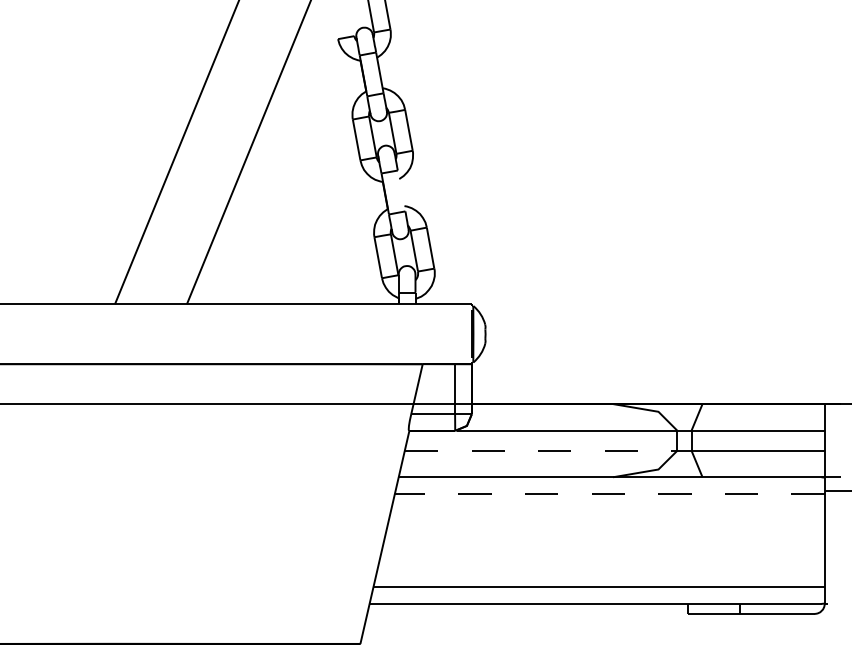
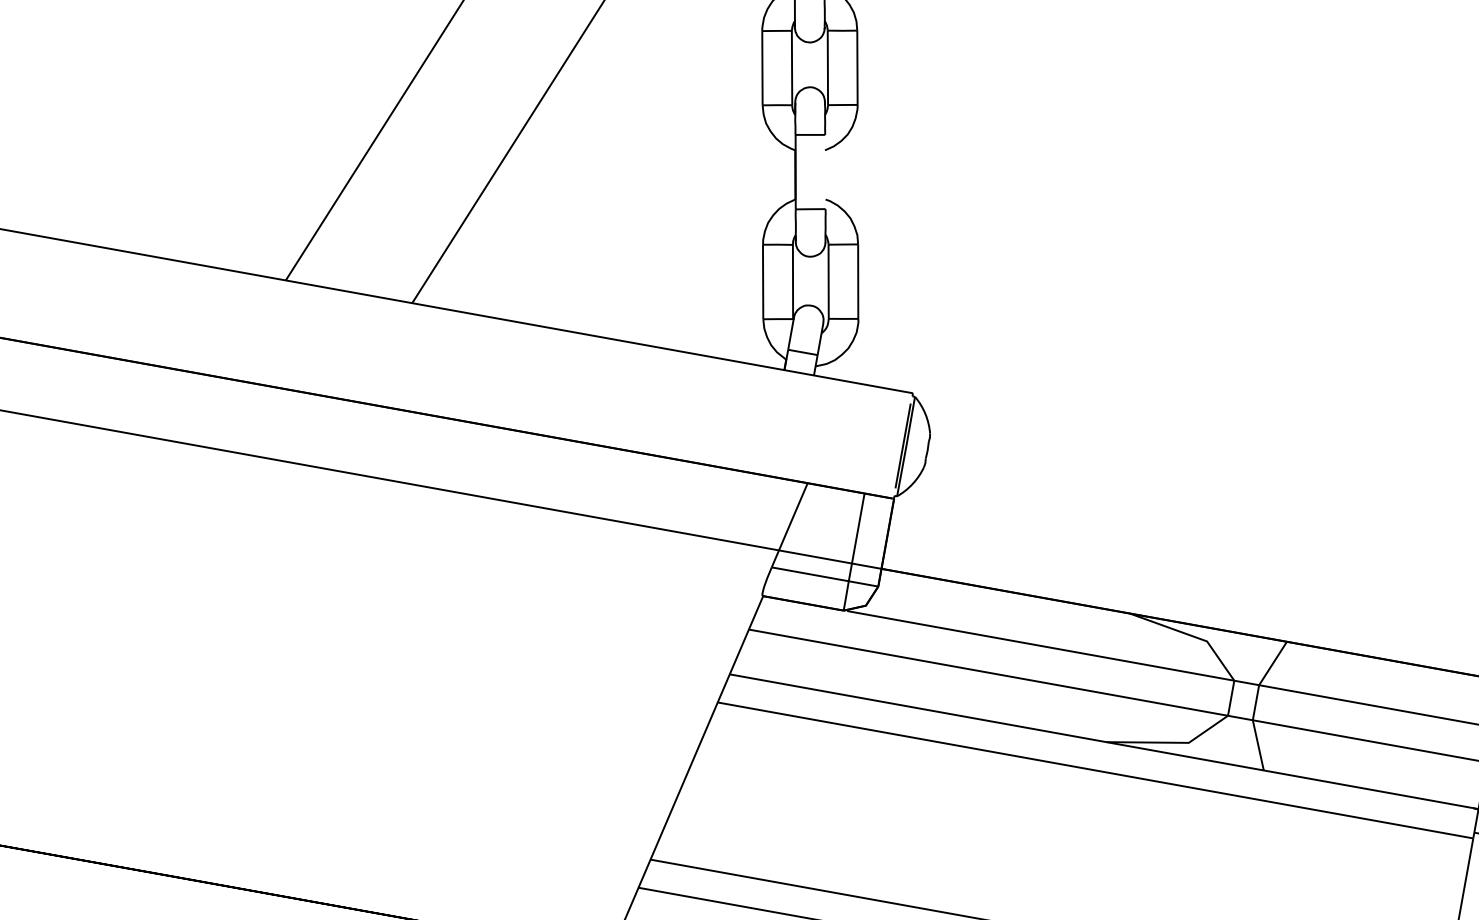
line: (541, 450) -> (989, 672), dashed -> solid
line: (609, 493) -> (1095, 769), dashed -> solid

